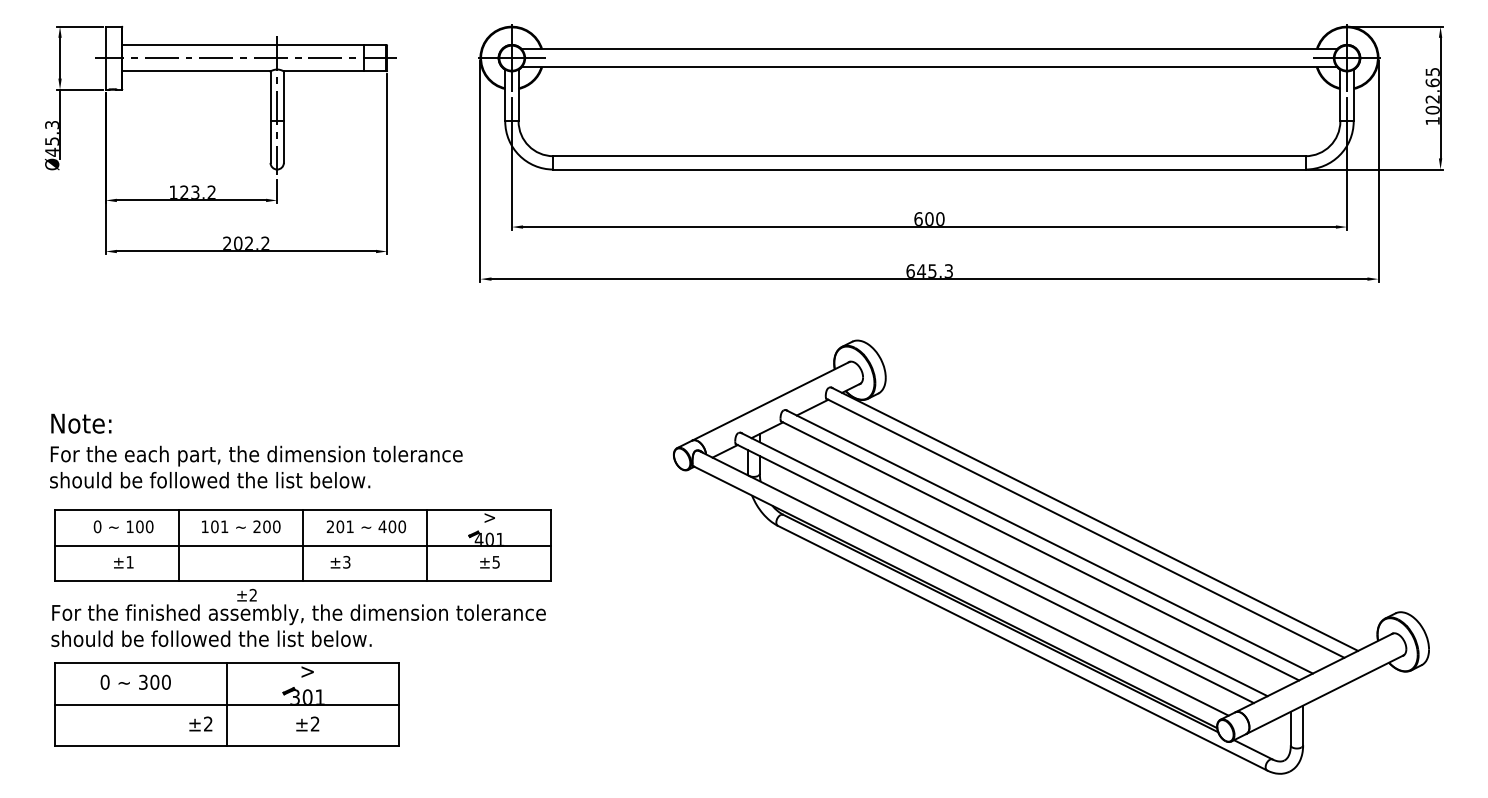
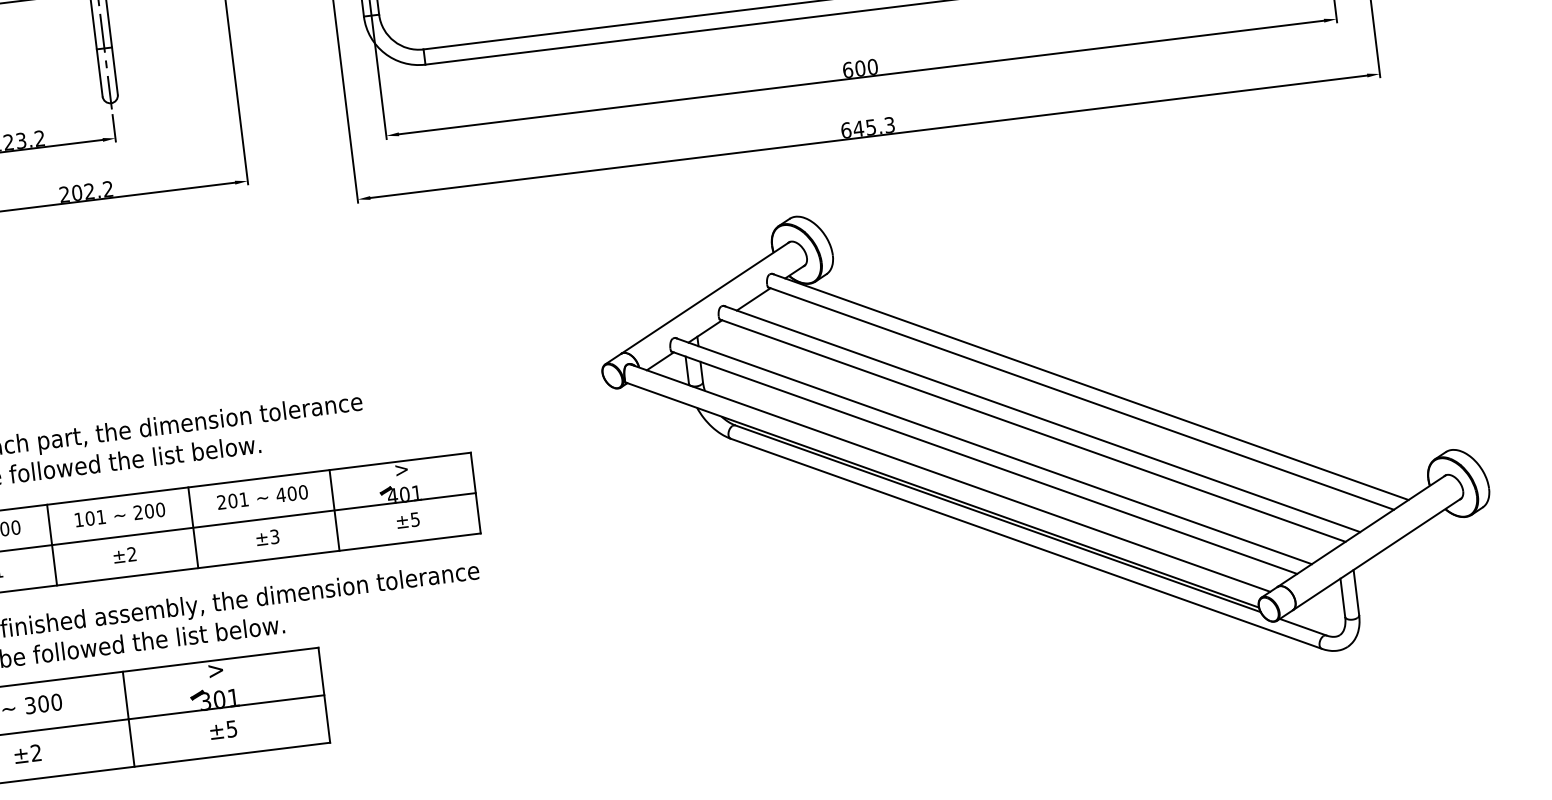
text: (340, 561) -> (267, 536), moved
text: (246, 595) -> (124, 555), moved
text: (200, 723) -> (27, 753), moved
text: (315, 723) -> (232, 728), ±2 -> ±5

